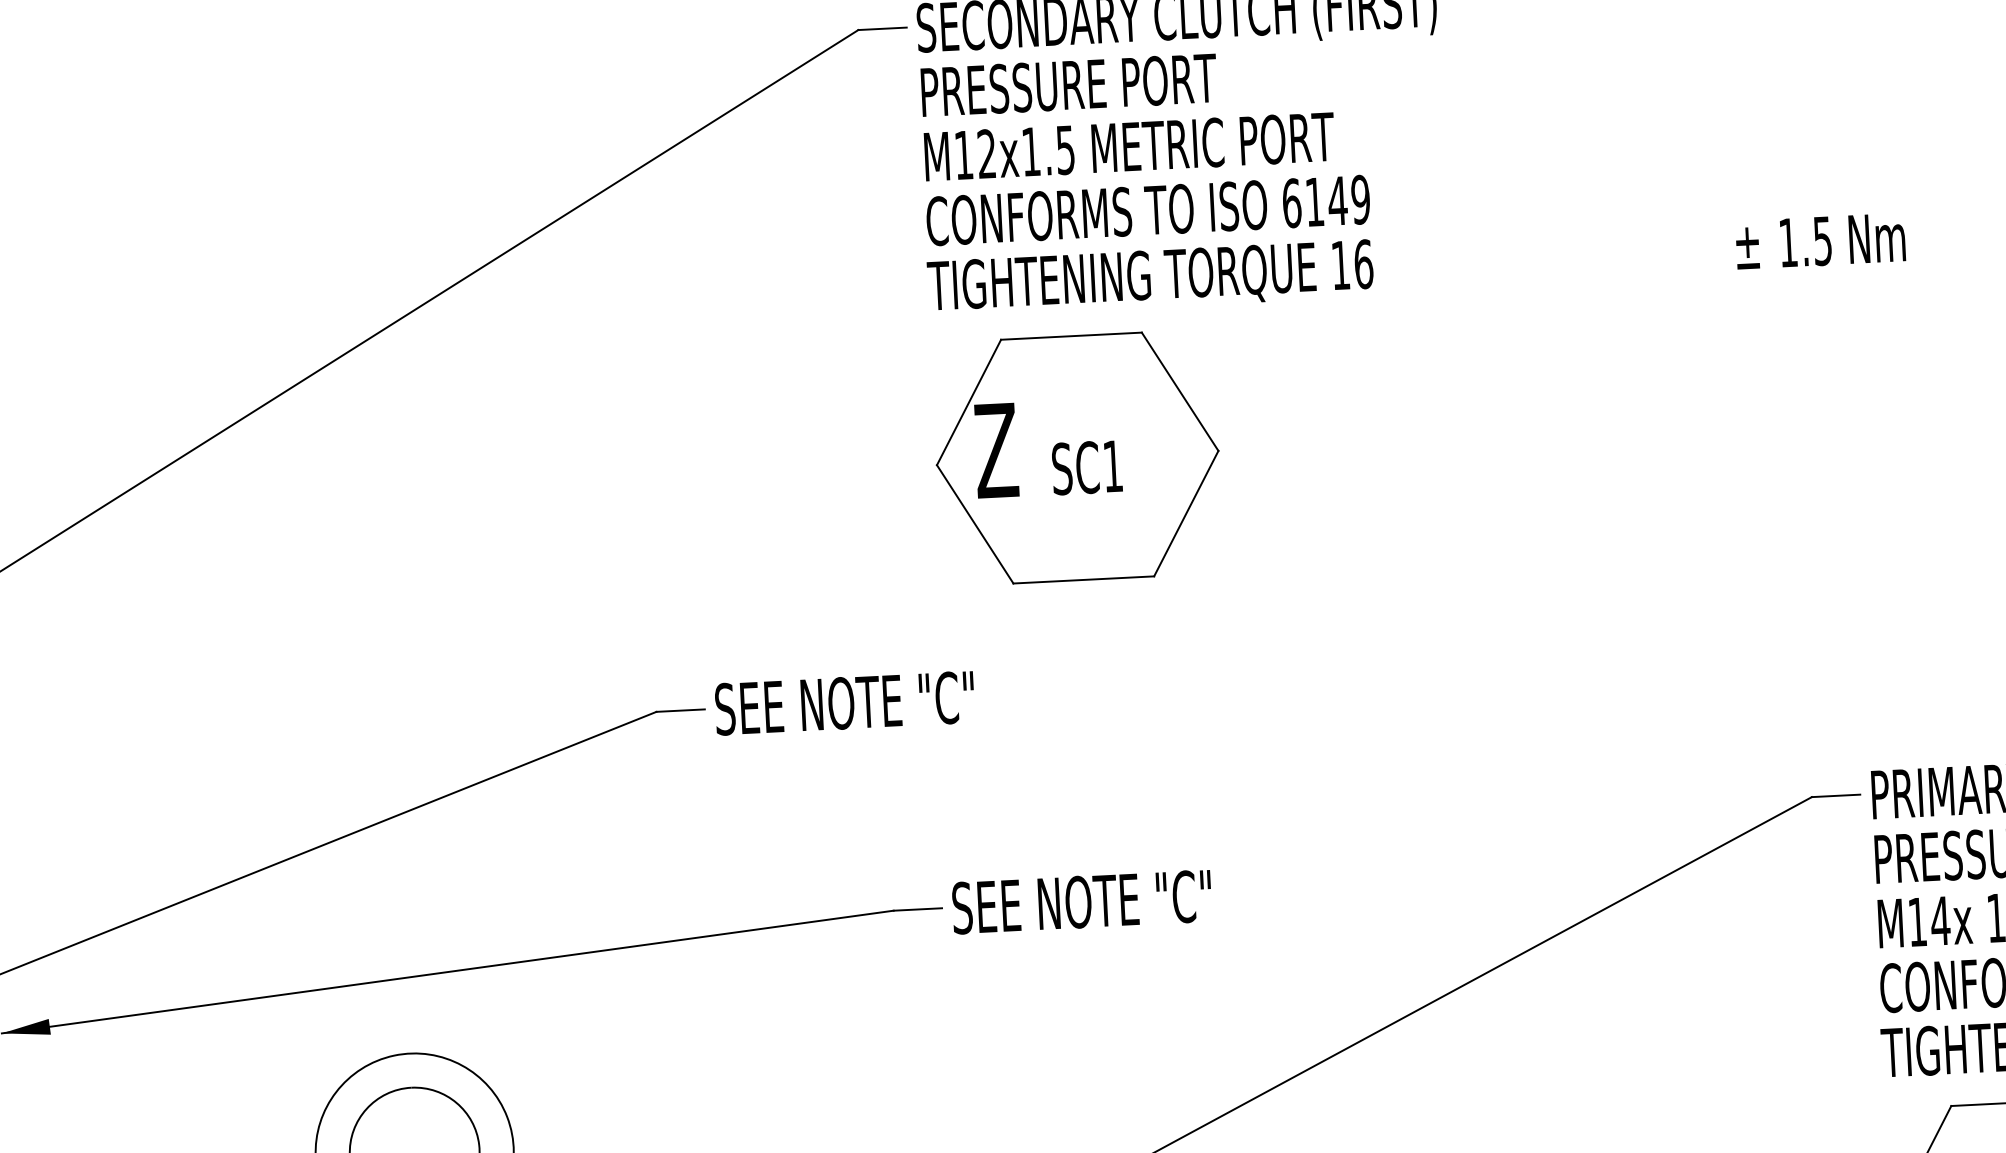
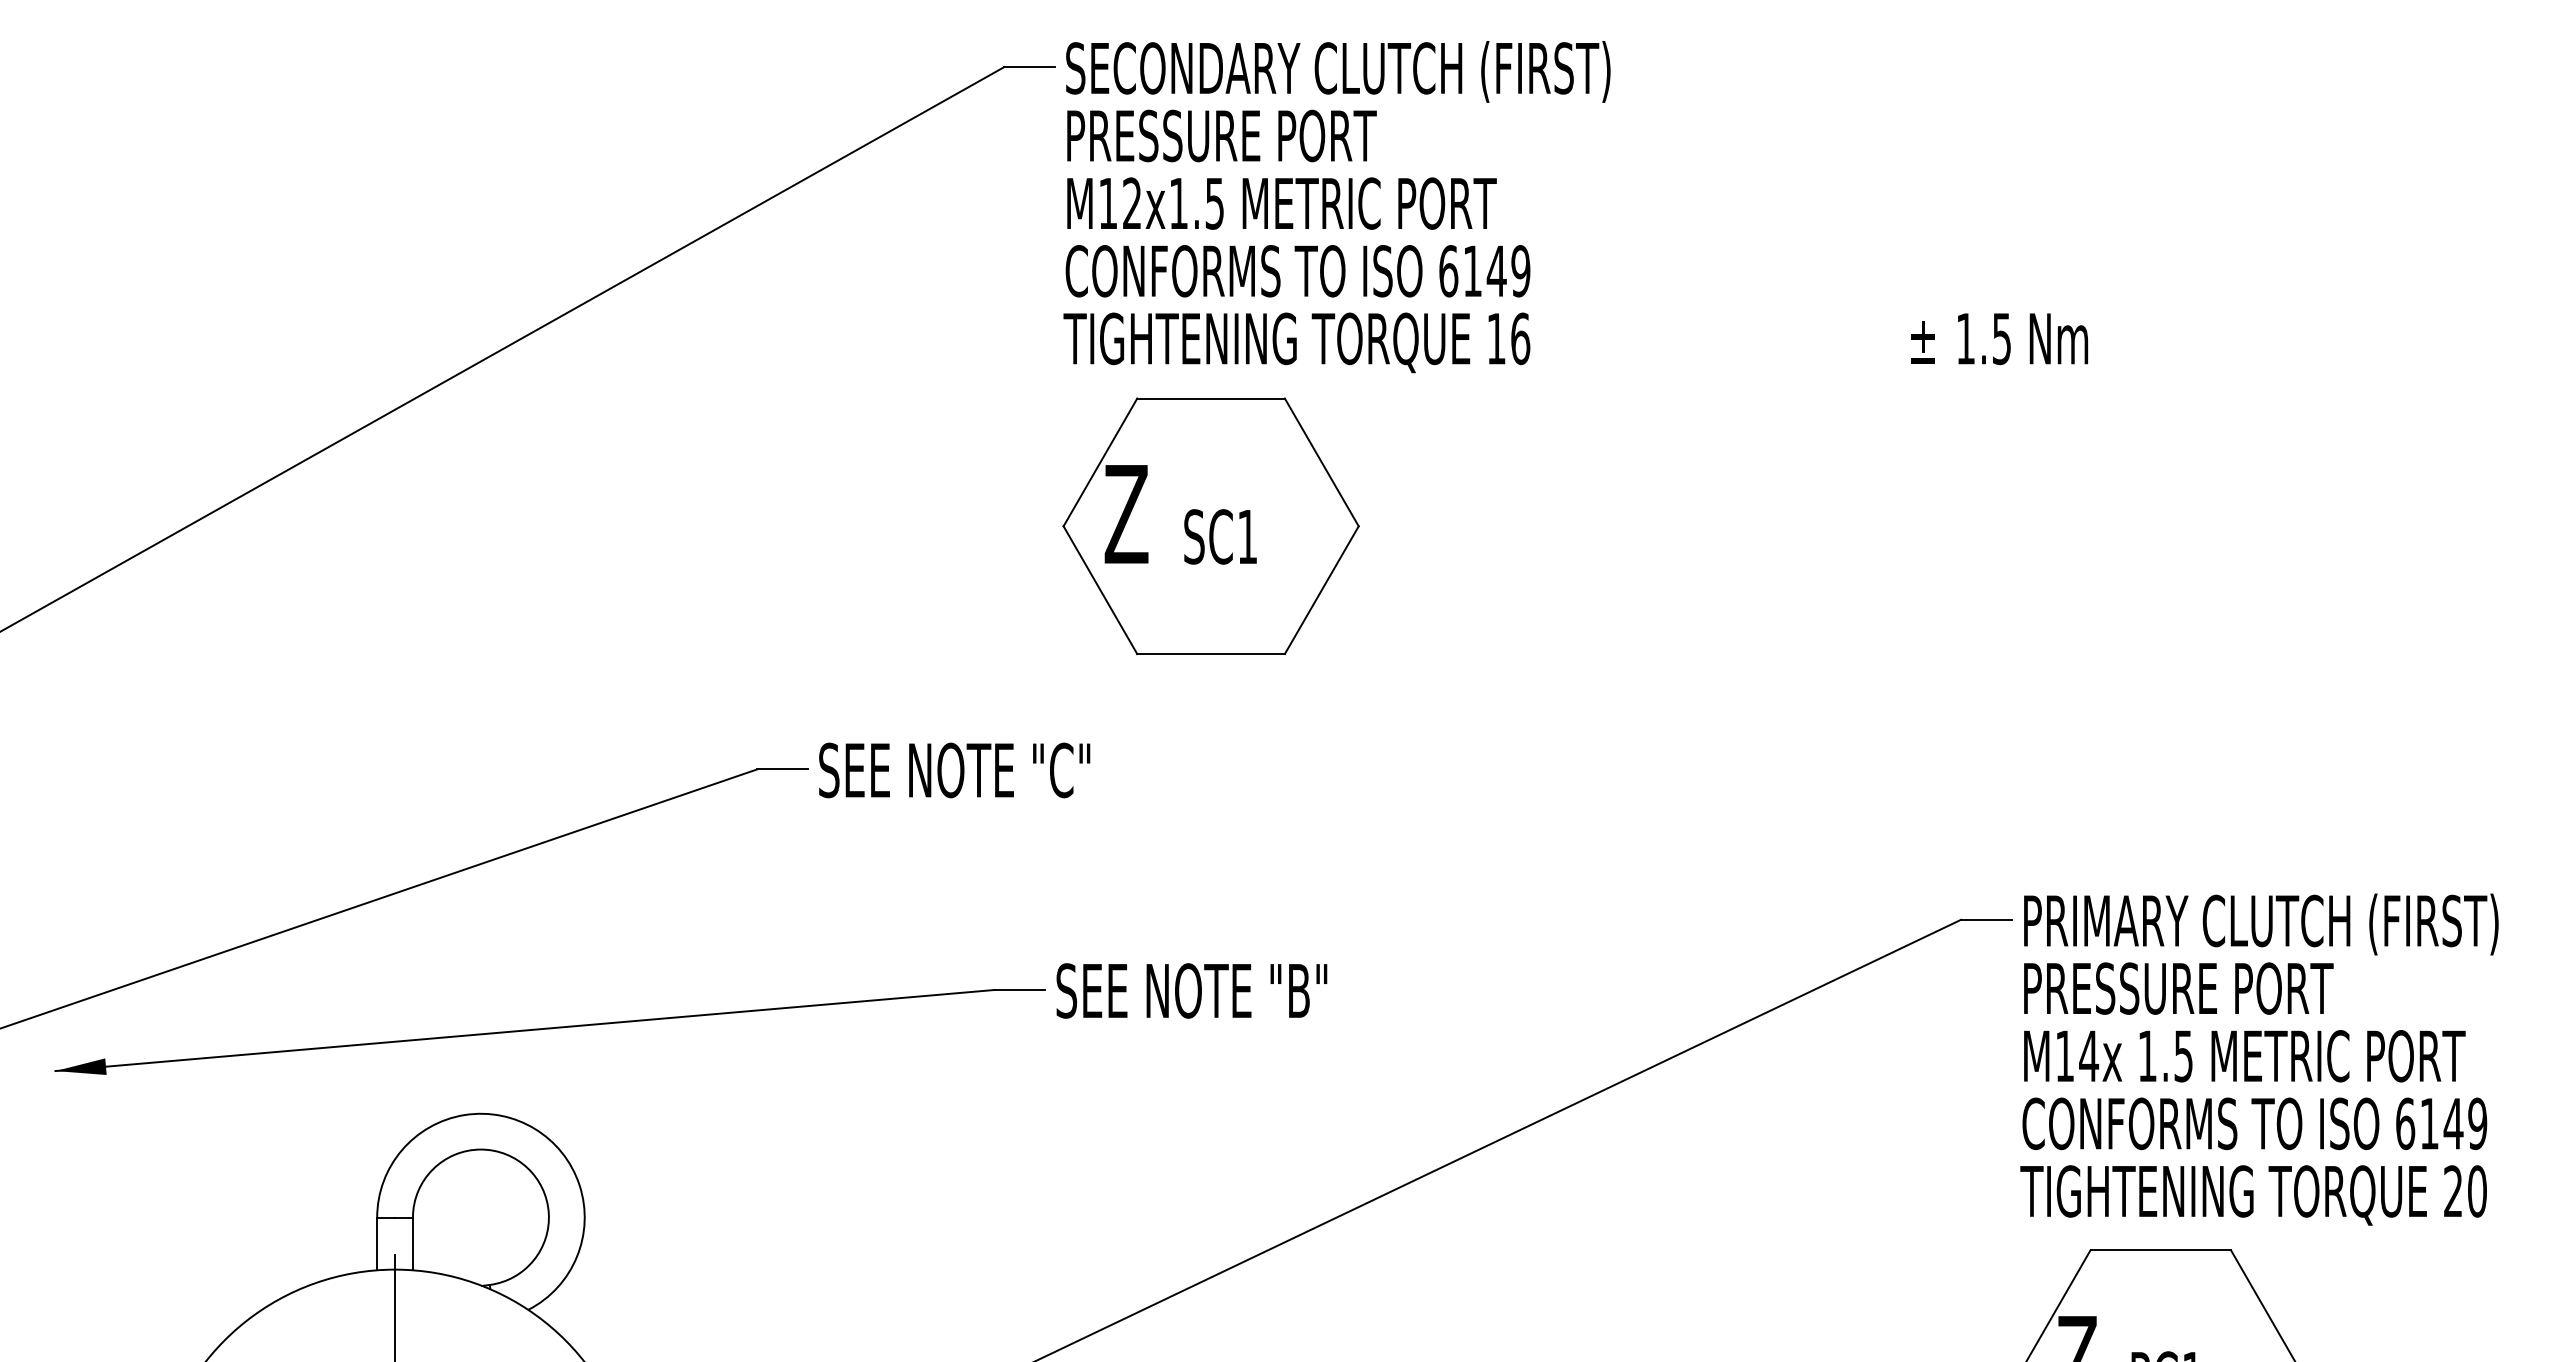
text: (1192, 896) -> (1307, 990), SEE NOTE "C" -> SEE NOTE "B"

